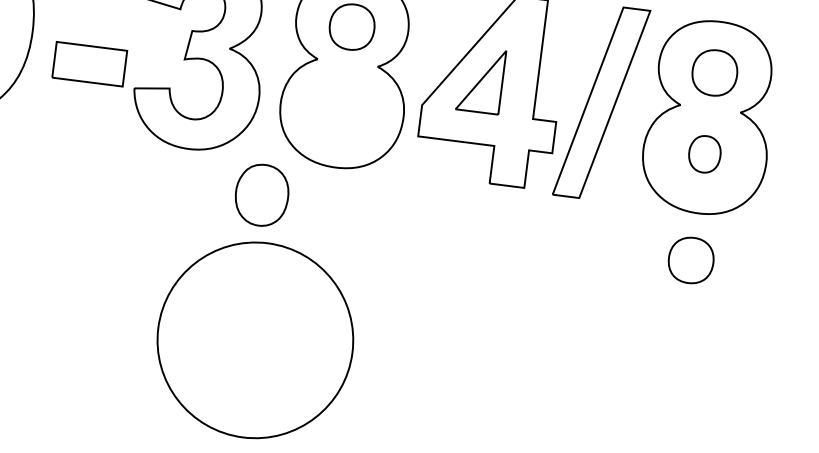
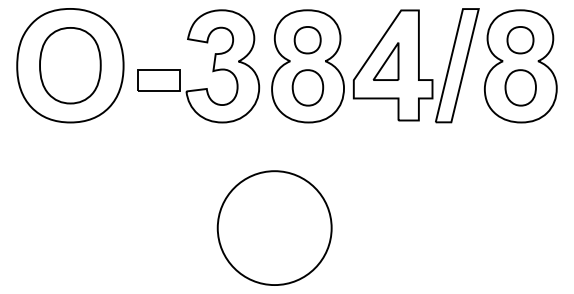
part: (704, 153) -> (520, 87), size x1.67
part: (261, 194) -> (307, 87), moved
part: (691, 260) -> (520, 150), removed

